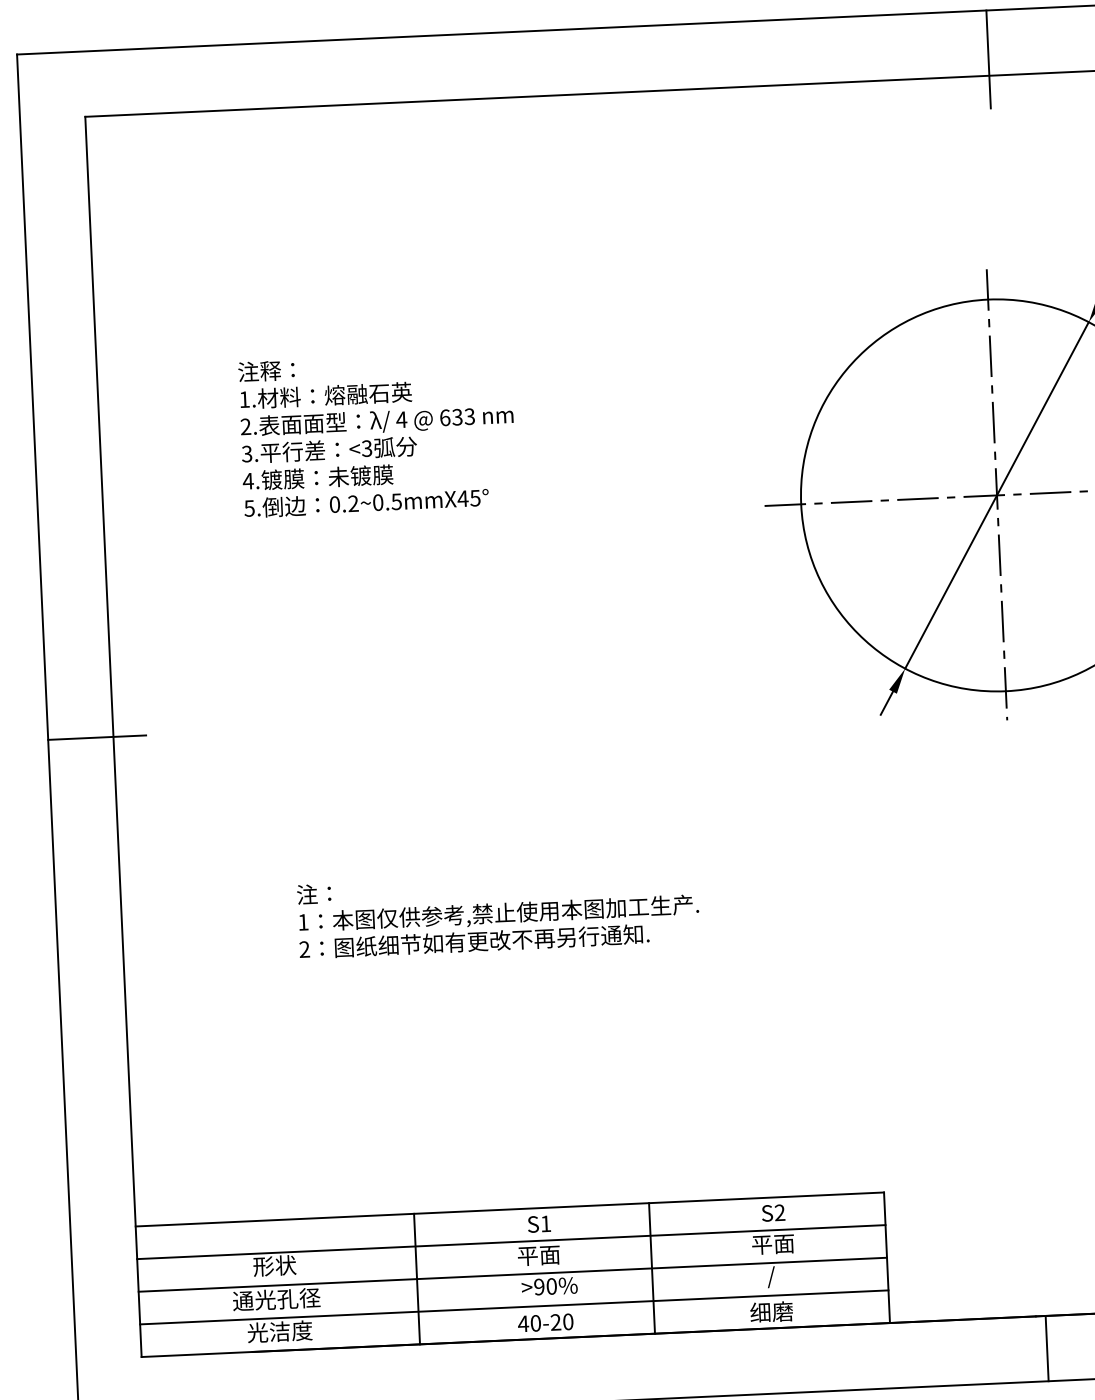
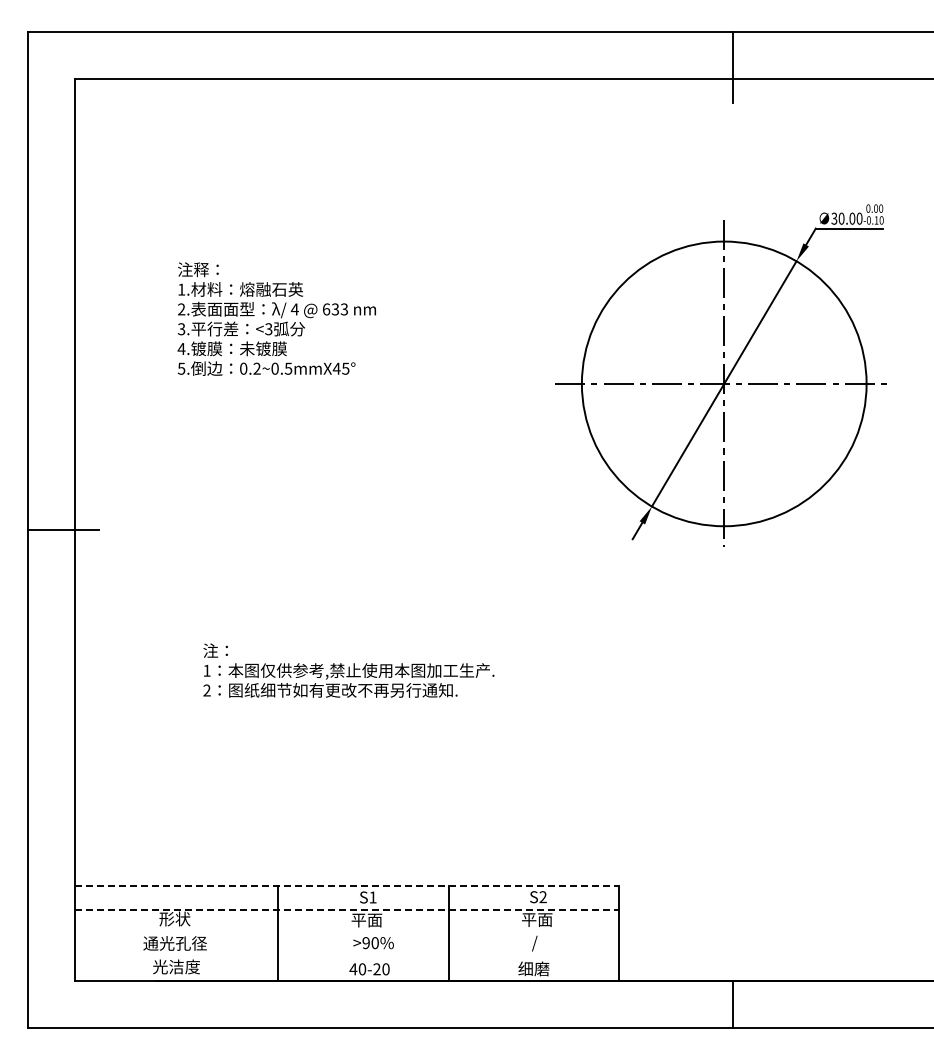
line: (510, 1208) -> (347, 885), solid -> dashed
line: (511, 1241) -> (347, 909), solid -> dashed
line: (513, 1275) -> (347, 933), removed
line: (514, 1308) -> (347, 957), removed

